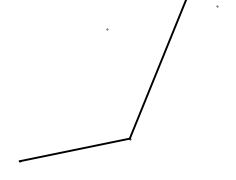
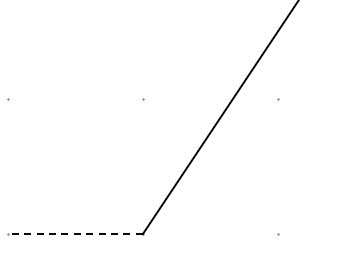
line: (75, 150) -> (75, 234), solid -> dashed

